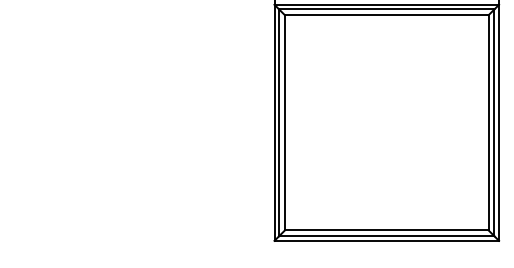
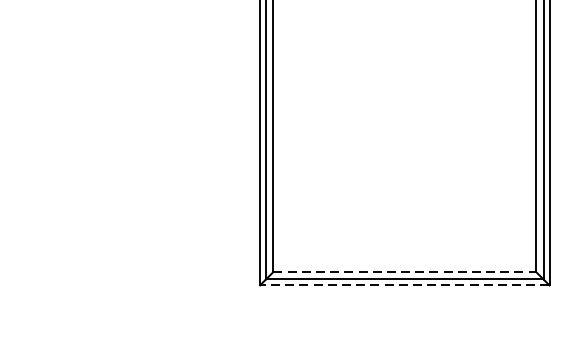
line: (386, 230) -> (404, 272), solid -> dashed
line: (386, 240) -> (404, 284), solid -> dashed

